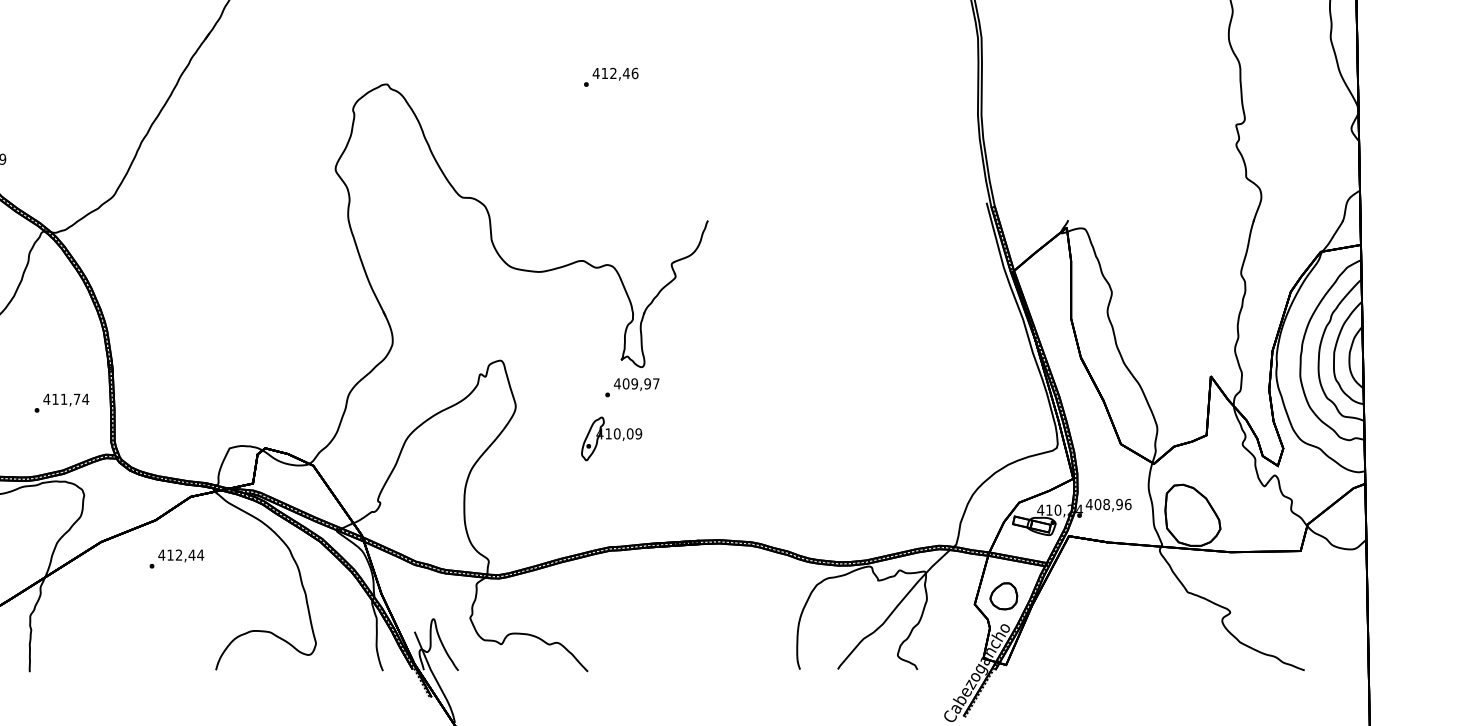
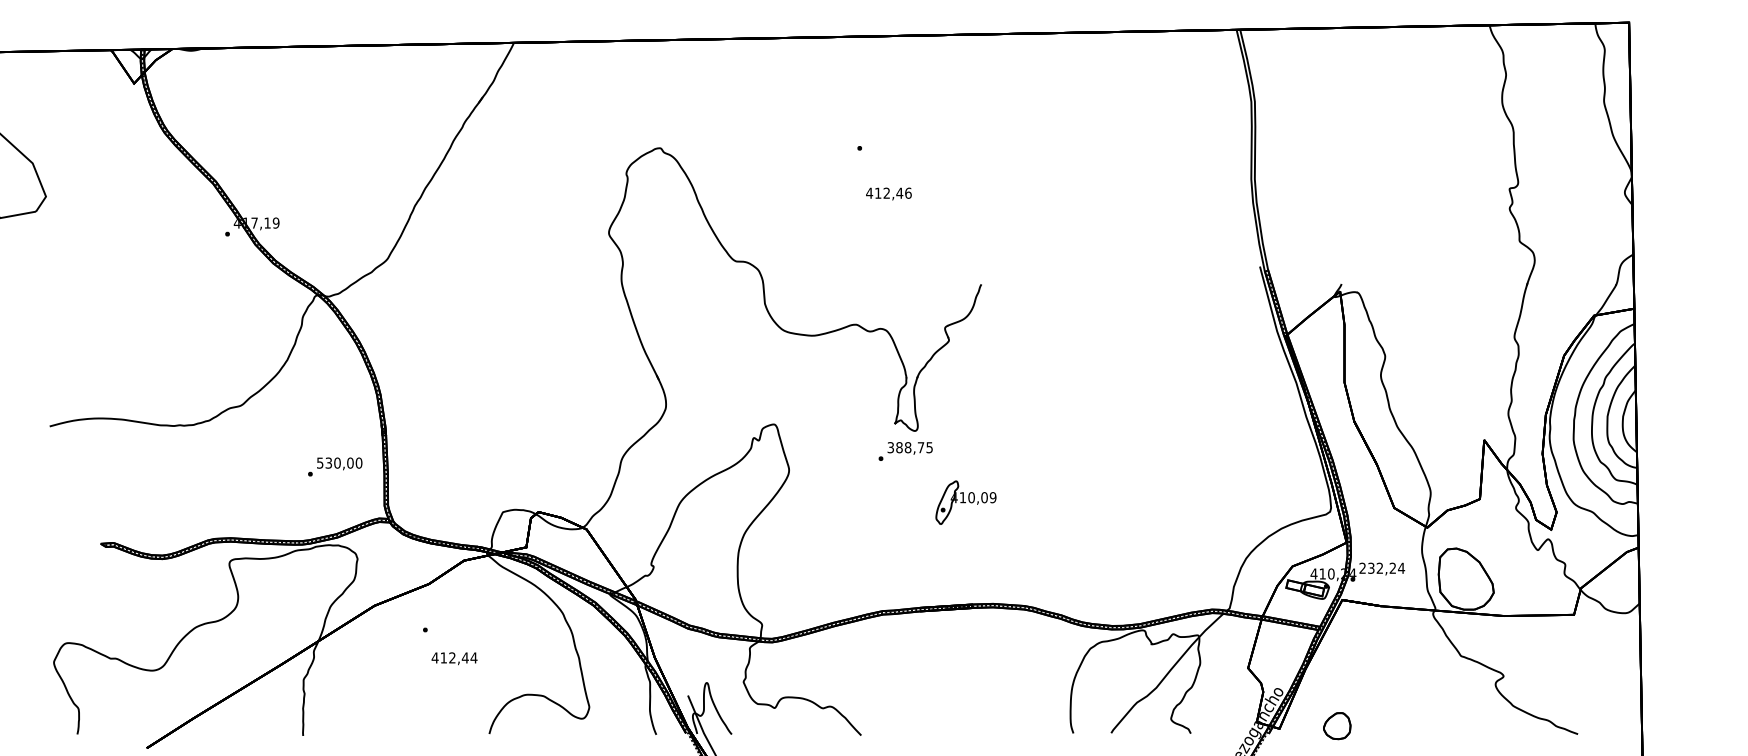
text: (615, 73) -> (888, 193), moved
text: (636, 383) -> (909, 447), 409,97 -> 388,75
text: (66, 398) -> (339, 462), 411,74 -> 530,00
part: (611, 438) -> (965, 502), moved
text: (1109, 503) -> (1382, 567), 408,96 -> 232,24
text: (181, 555) -> (454, 658), moved
part: (1004, 596) -> (1337, 726), moved

